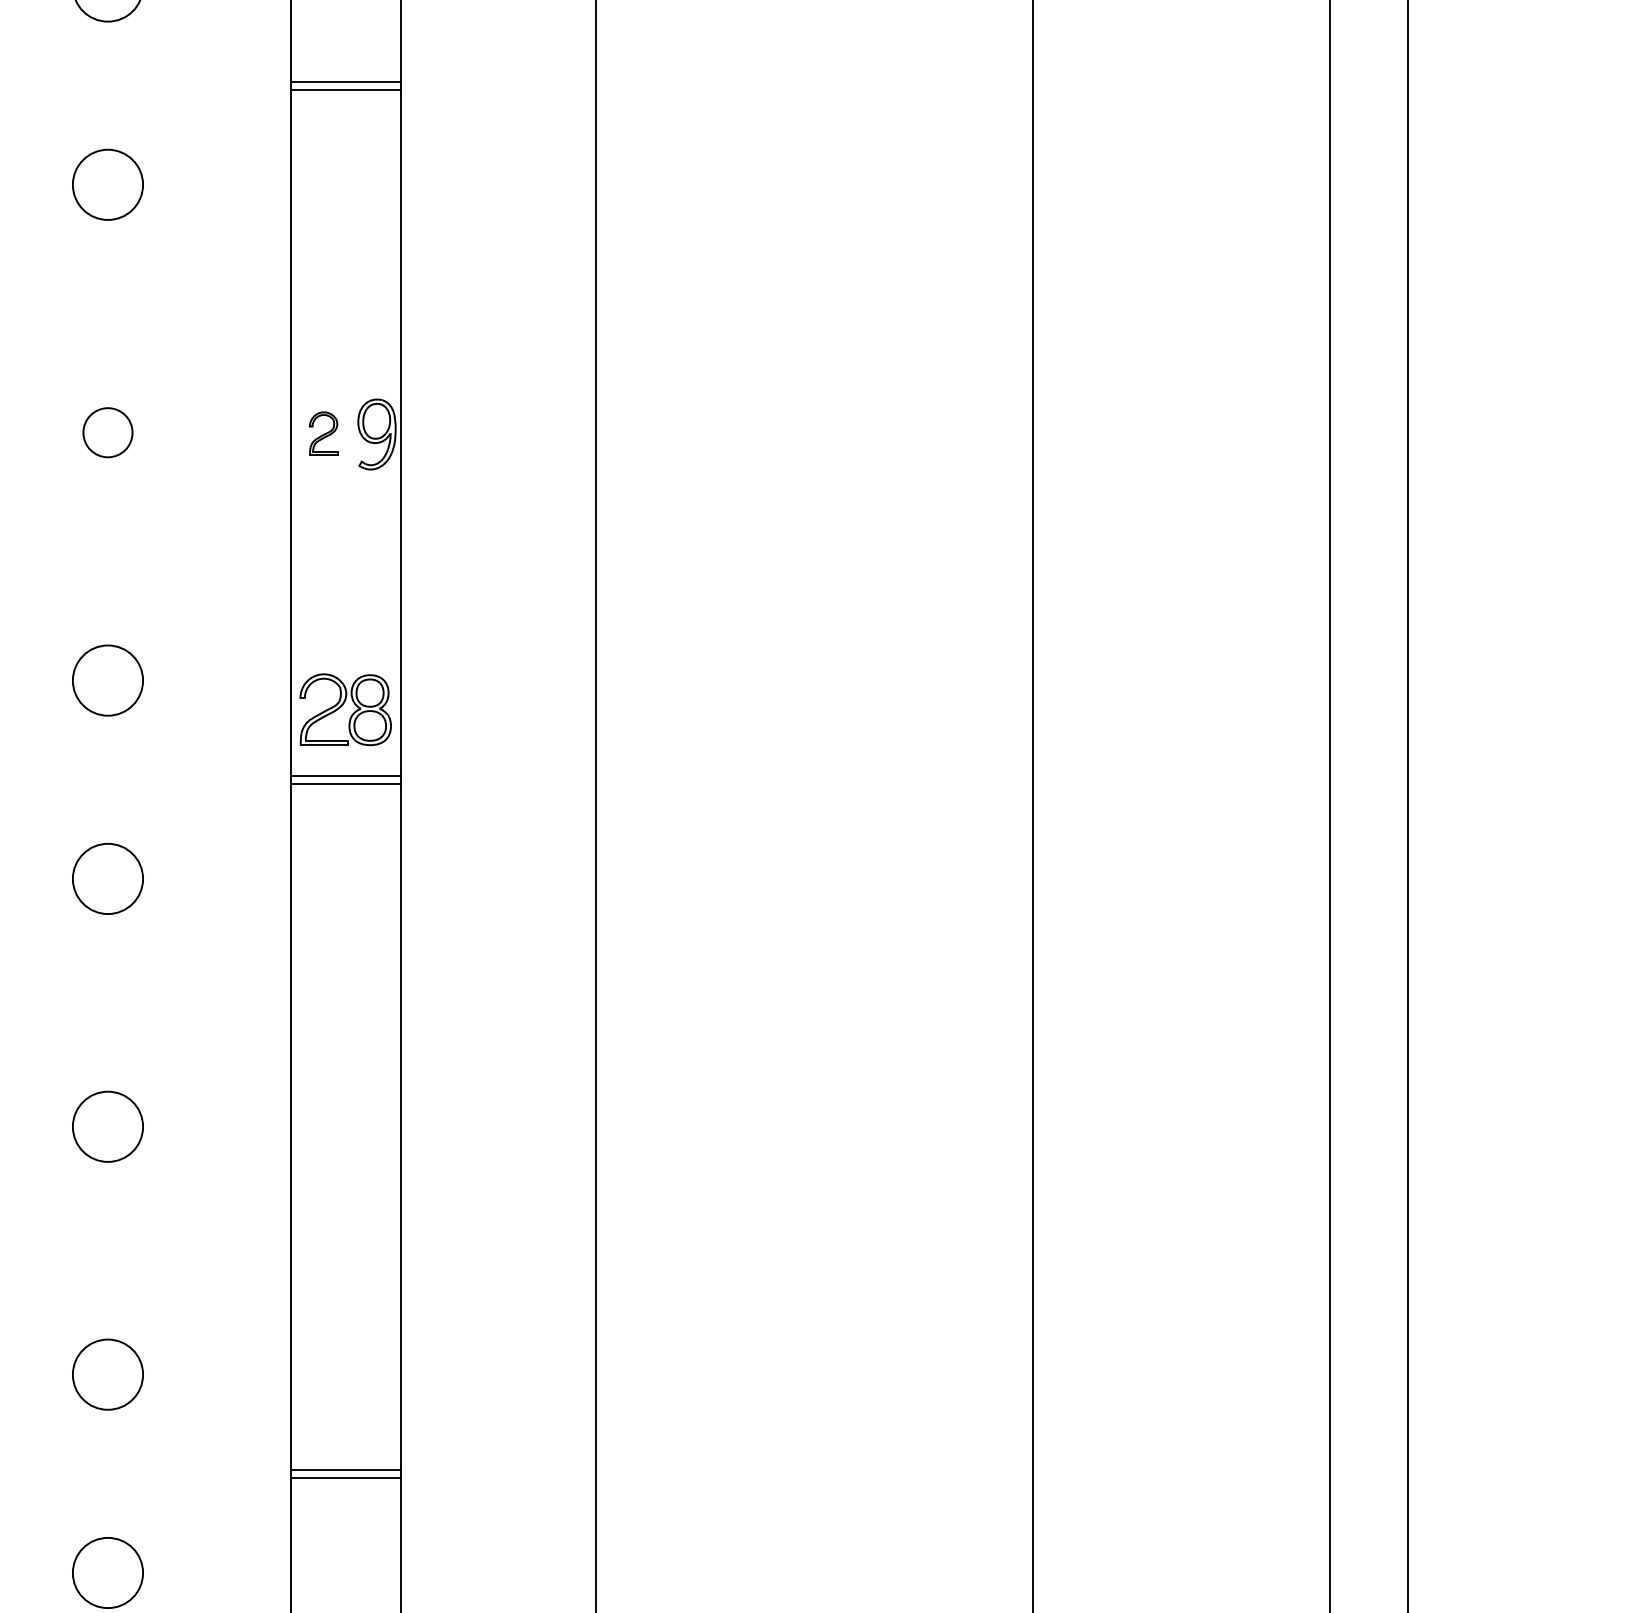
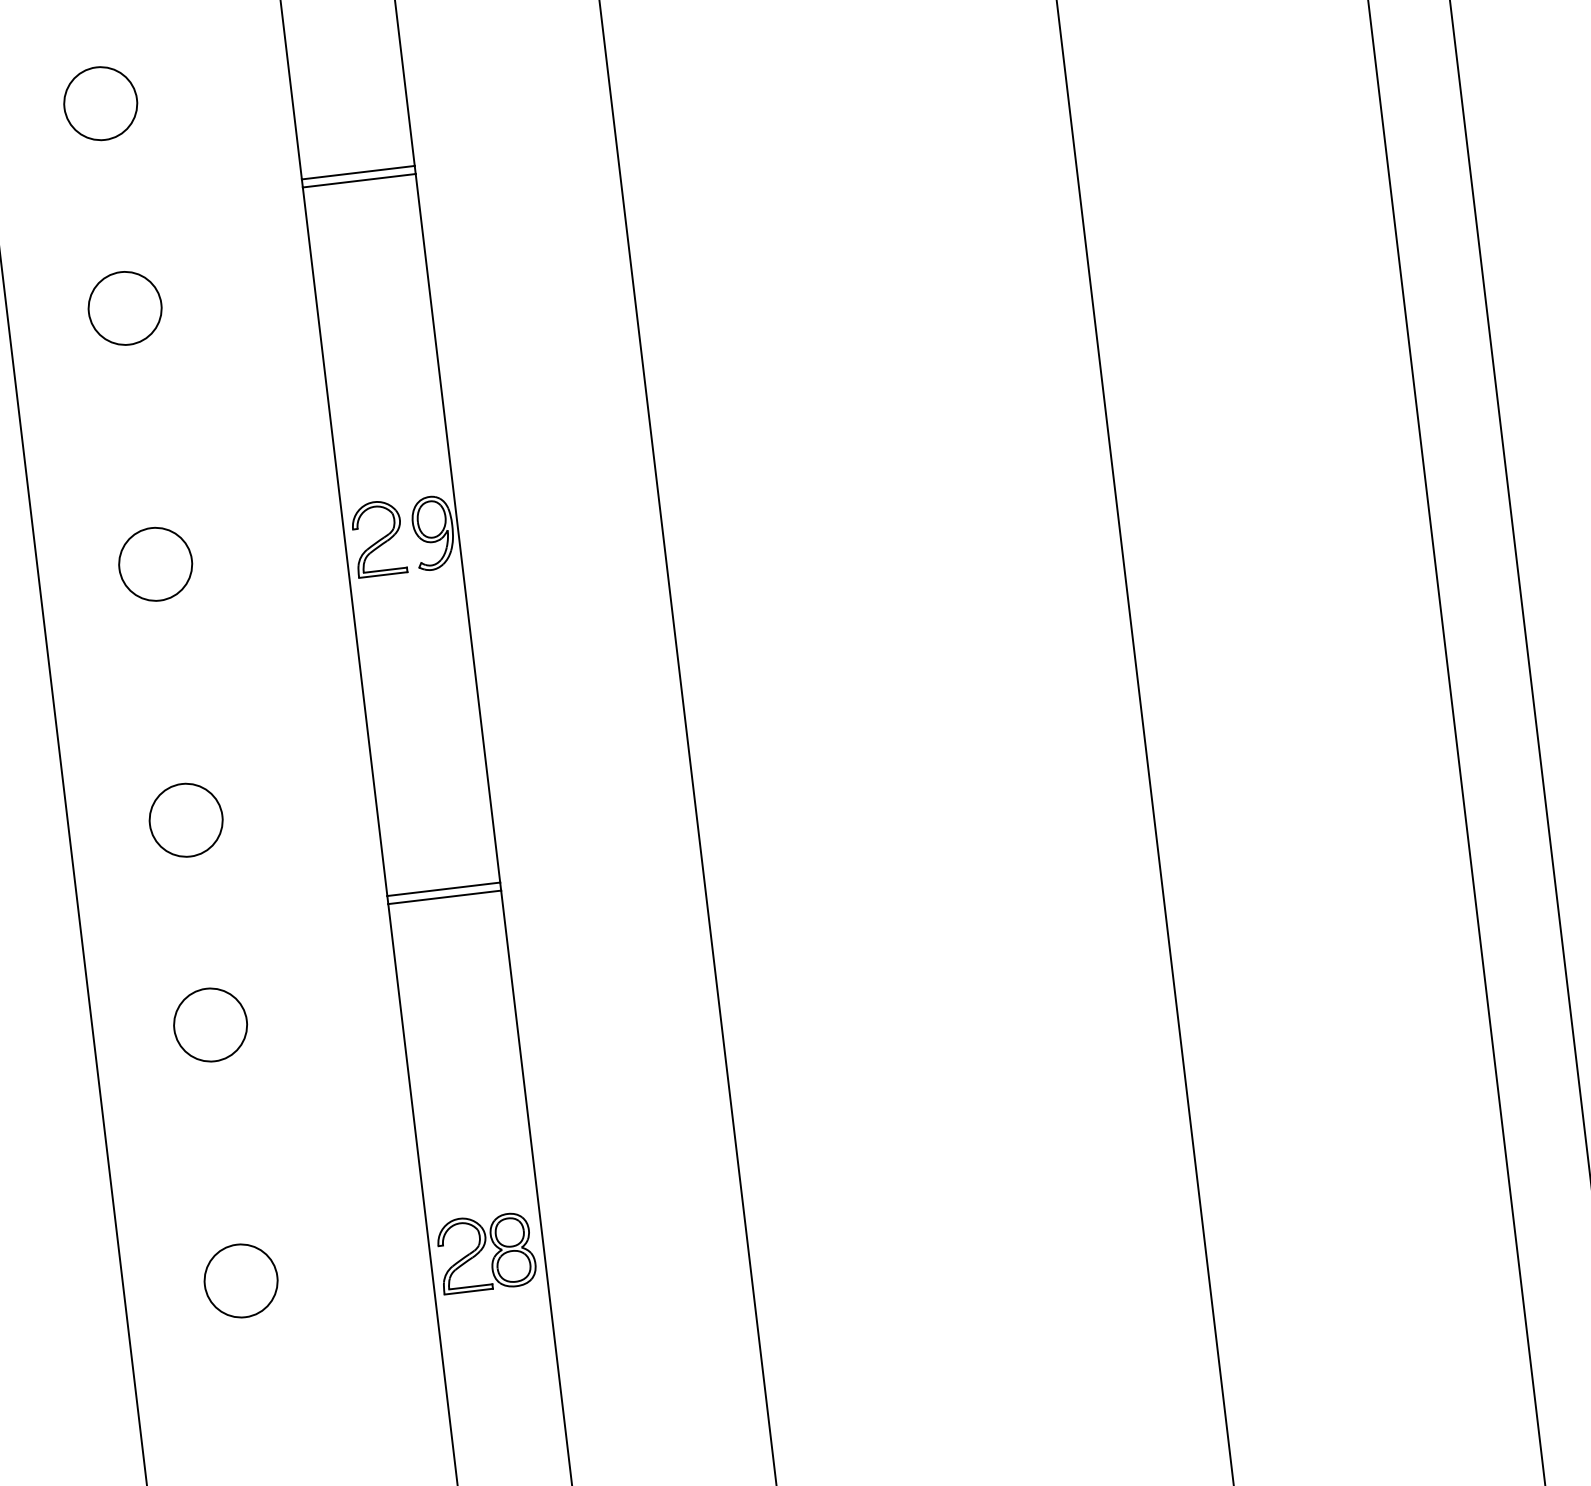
circle: (107, 432) -> (155, 564), size x1.43
part: (323, 433) -> (378, 538), size x1.67
part: (345, 709) -> (486, 1252), moved

